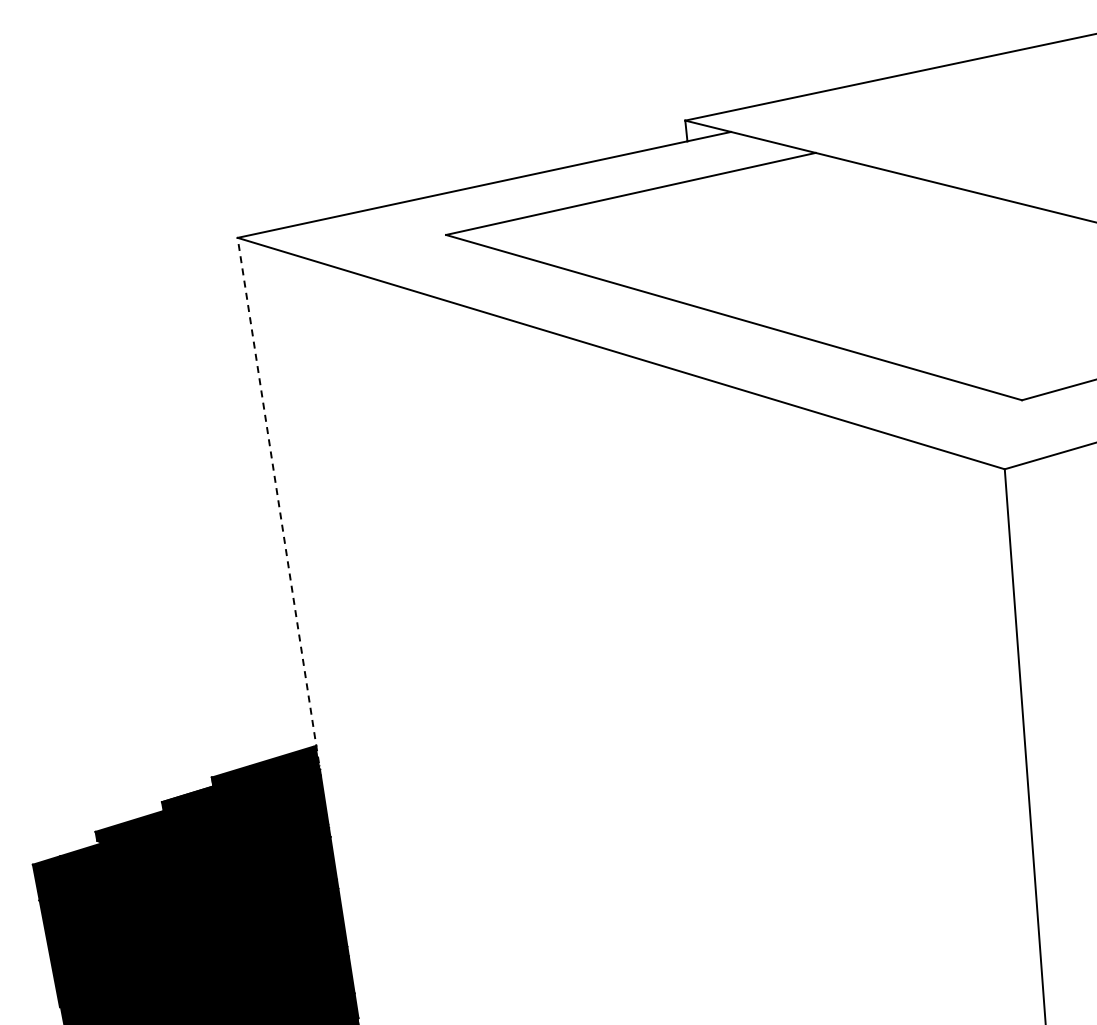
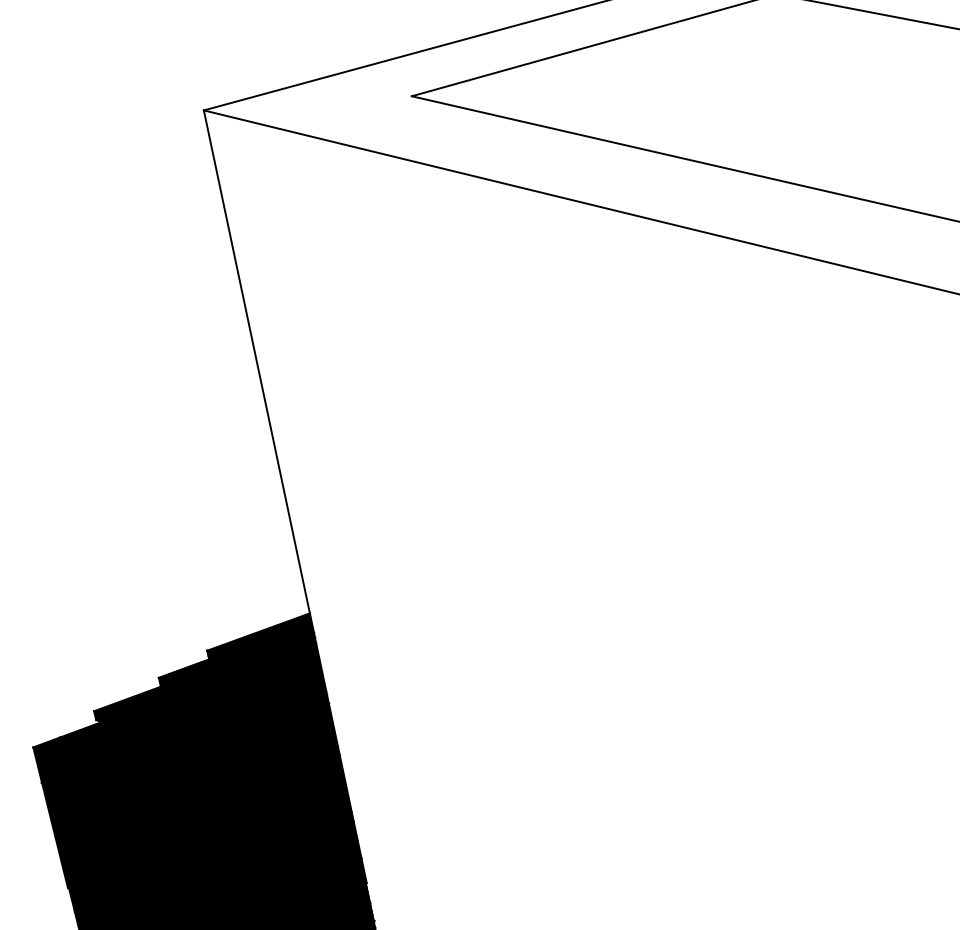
line: (279, 506) -> (260, 376), dashed -> solid

